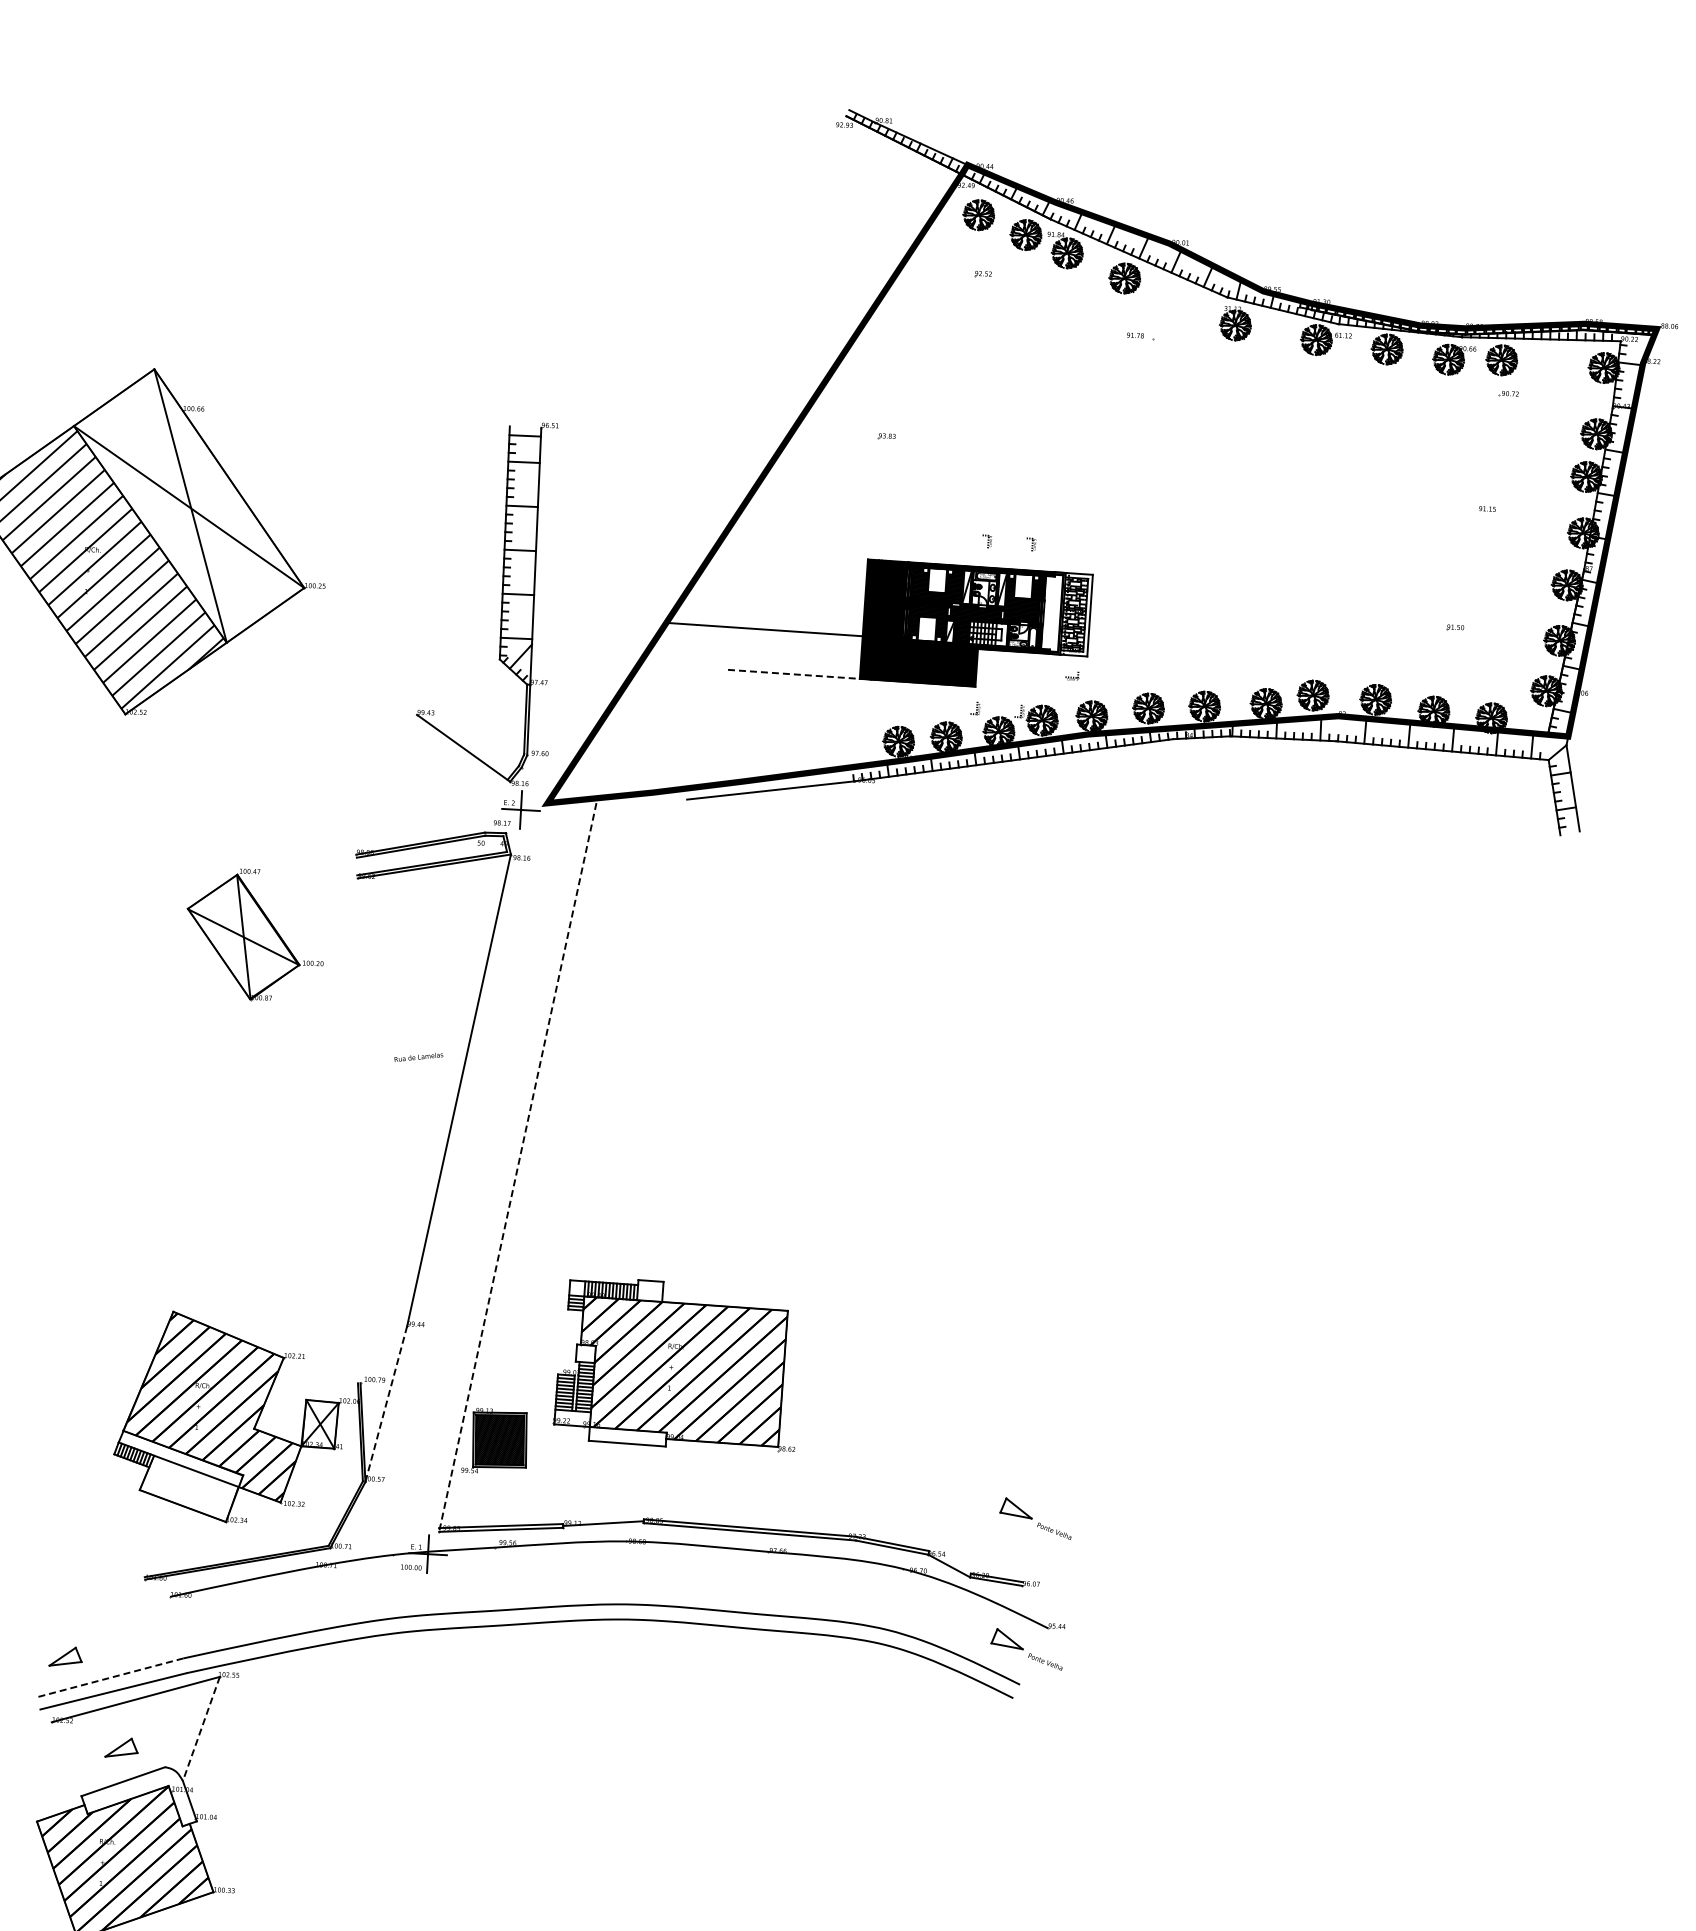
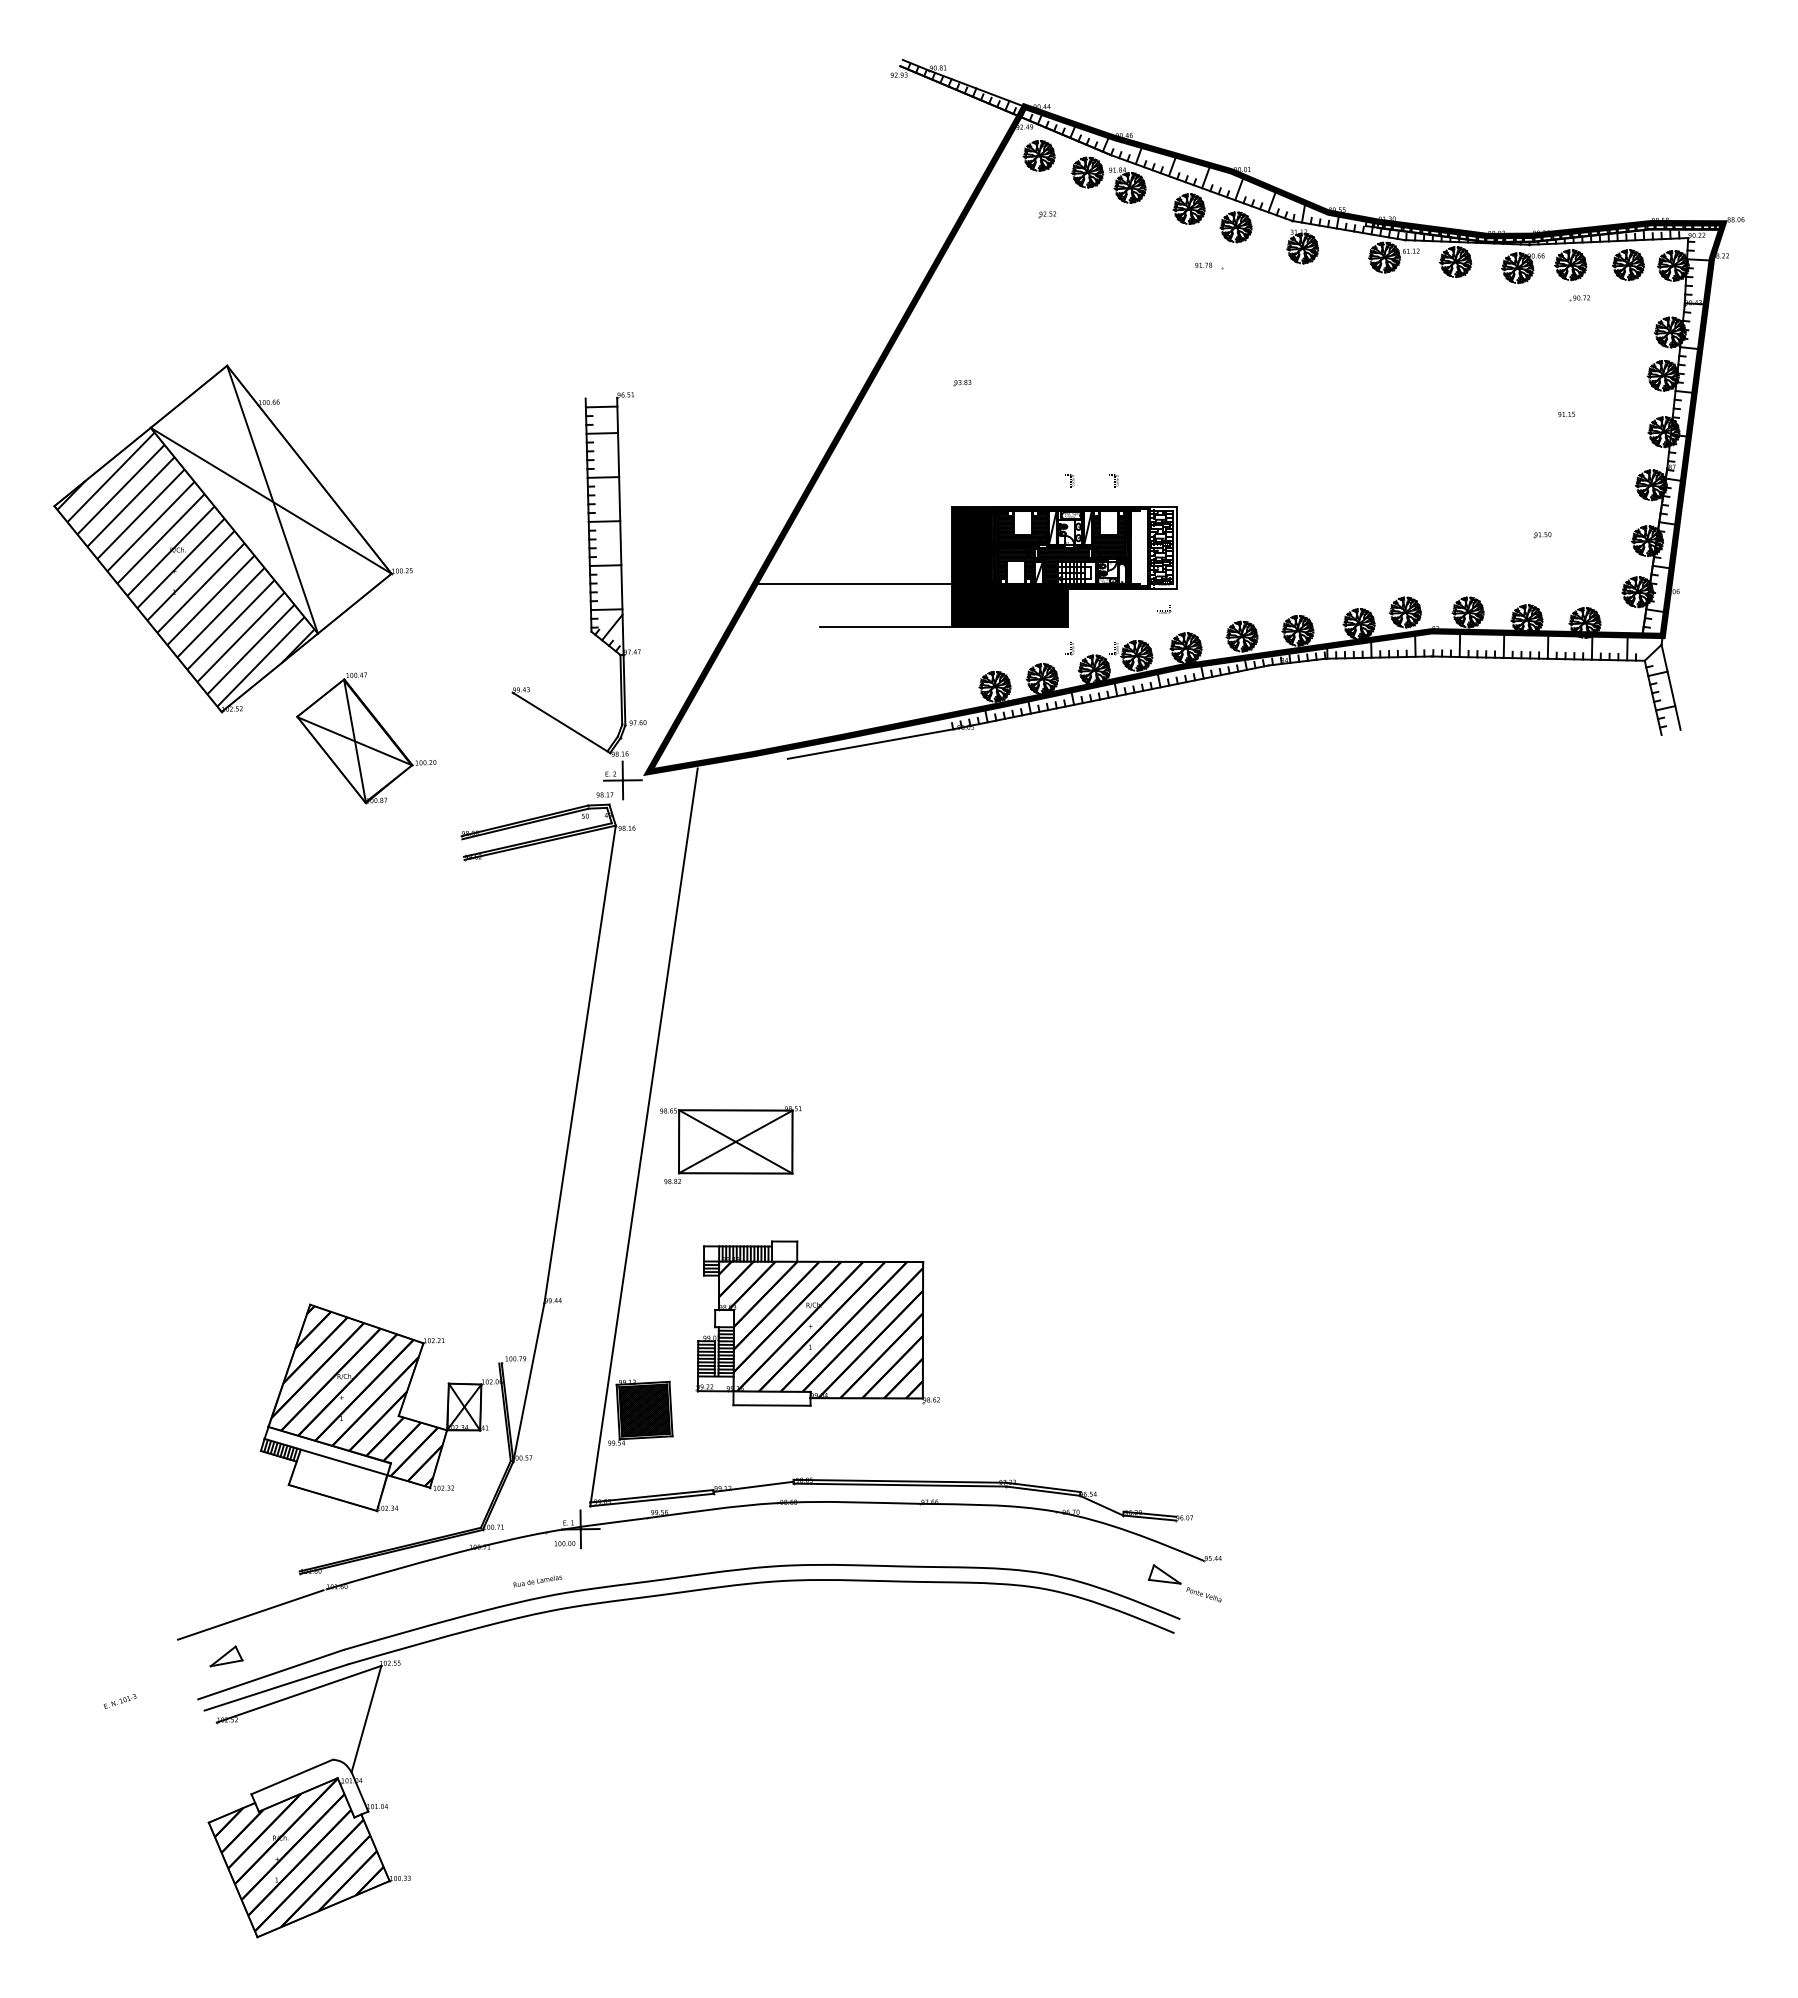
part: (1169, 299) -> (1235, 227), added
part: (1559, 364) -> (1628, 265), added
line: (794, 674) -> (886, 626), dashed -> solid
part: (255, 935) -> (366, 738), moved
text: (418, 1057) -> (537, 1581), moved
line: (518, 1167) -> (644, 1137), dashed -> solid
part: (603, 1181) -> (730, 1145), added
line: (385, 1404) -> (528, 1382), dashed -> solid
part: (1035, 1518) -> (1184, 1452), removed
line: (92, 1616) -> (250, 1614), added
line: (109, 1678) -> (271, 1674), dashed -> solid
line: (201, 1729) -> (366, 1719), dashed -> solid
part: (121, 1748) -> (288, 1743), removed

